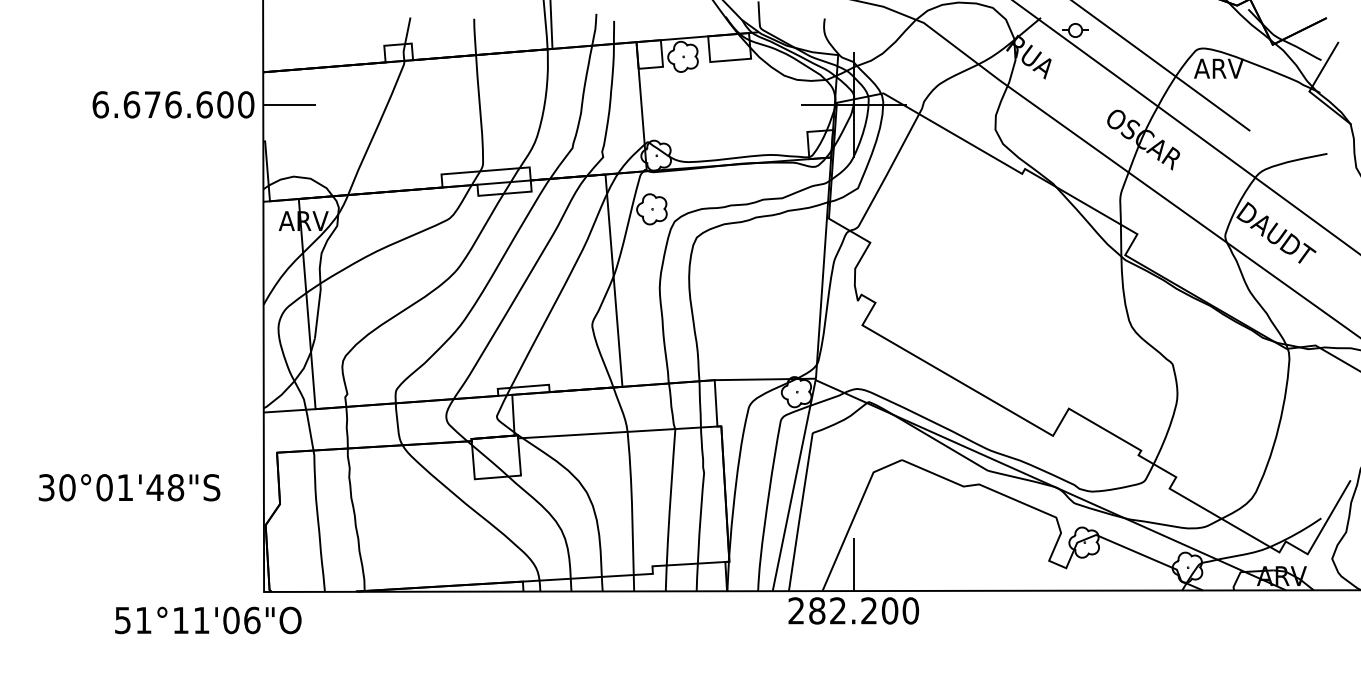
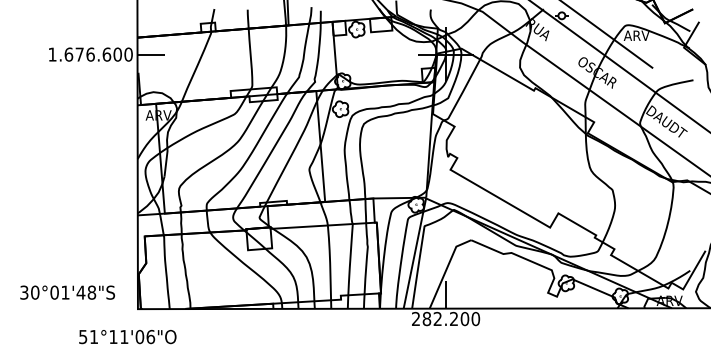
text: (100, 104) -> (52, 54), 6.676.600 -> 1.676.600
text: (129, 487) -> (67, 292), moved
text: (207, 621) -> (127, 337), moved

